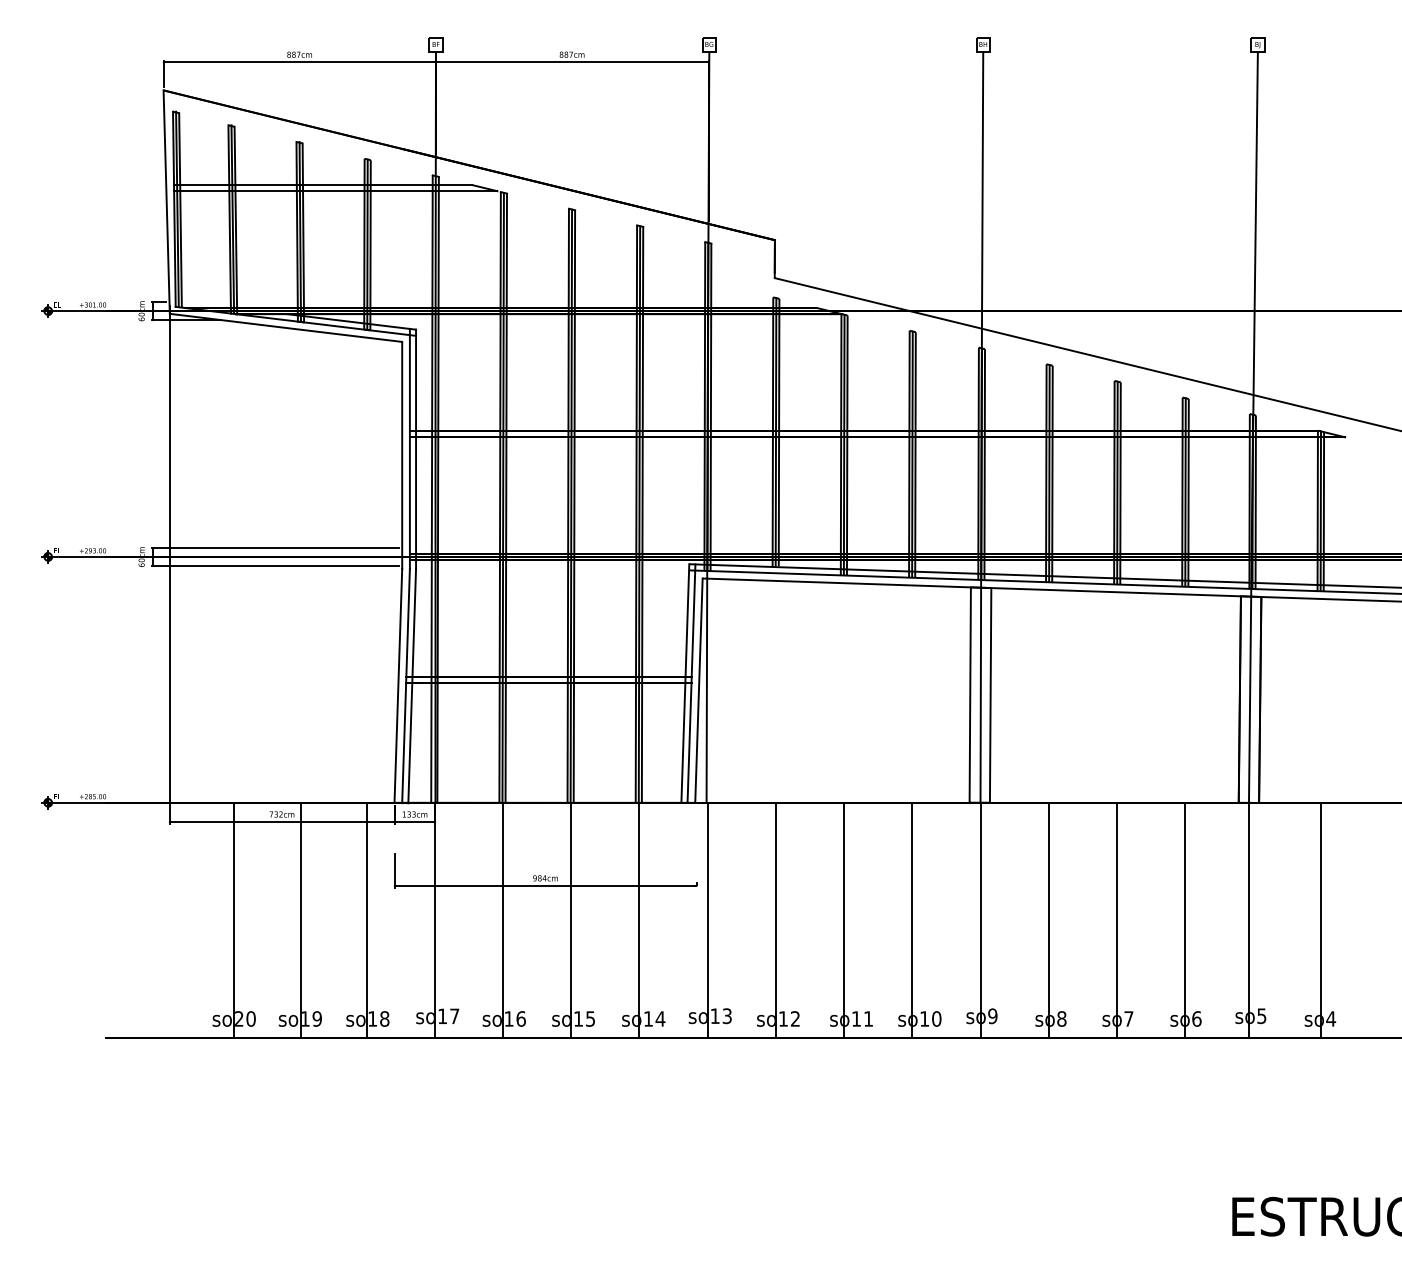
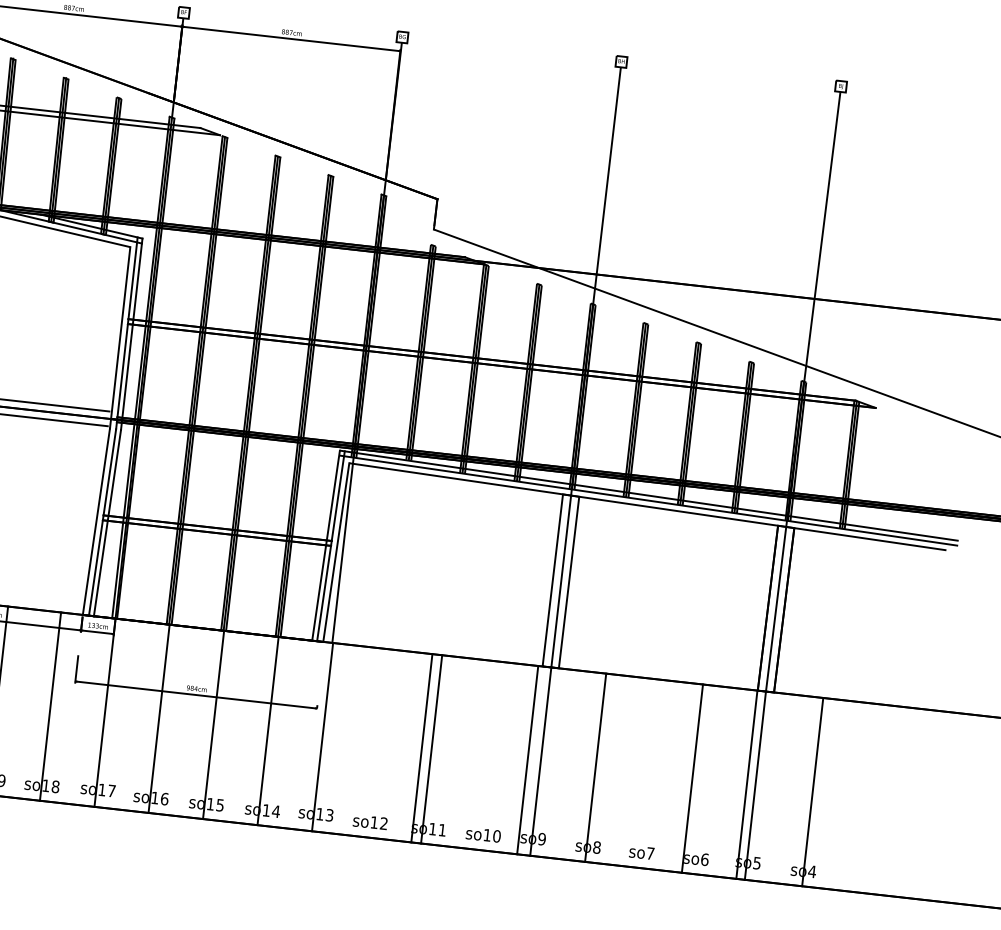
line: (775, 920) -> (421, 748), moved
line: (912, 920) -> (527, 760), moved
line: (1117, 920) -> (692, 778), moved
line: (1185, 920) -> (747, 784), moved

